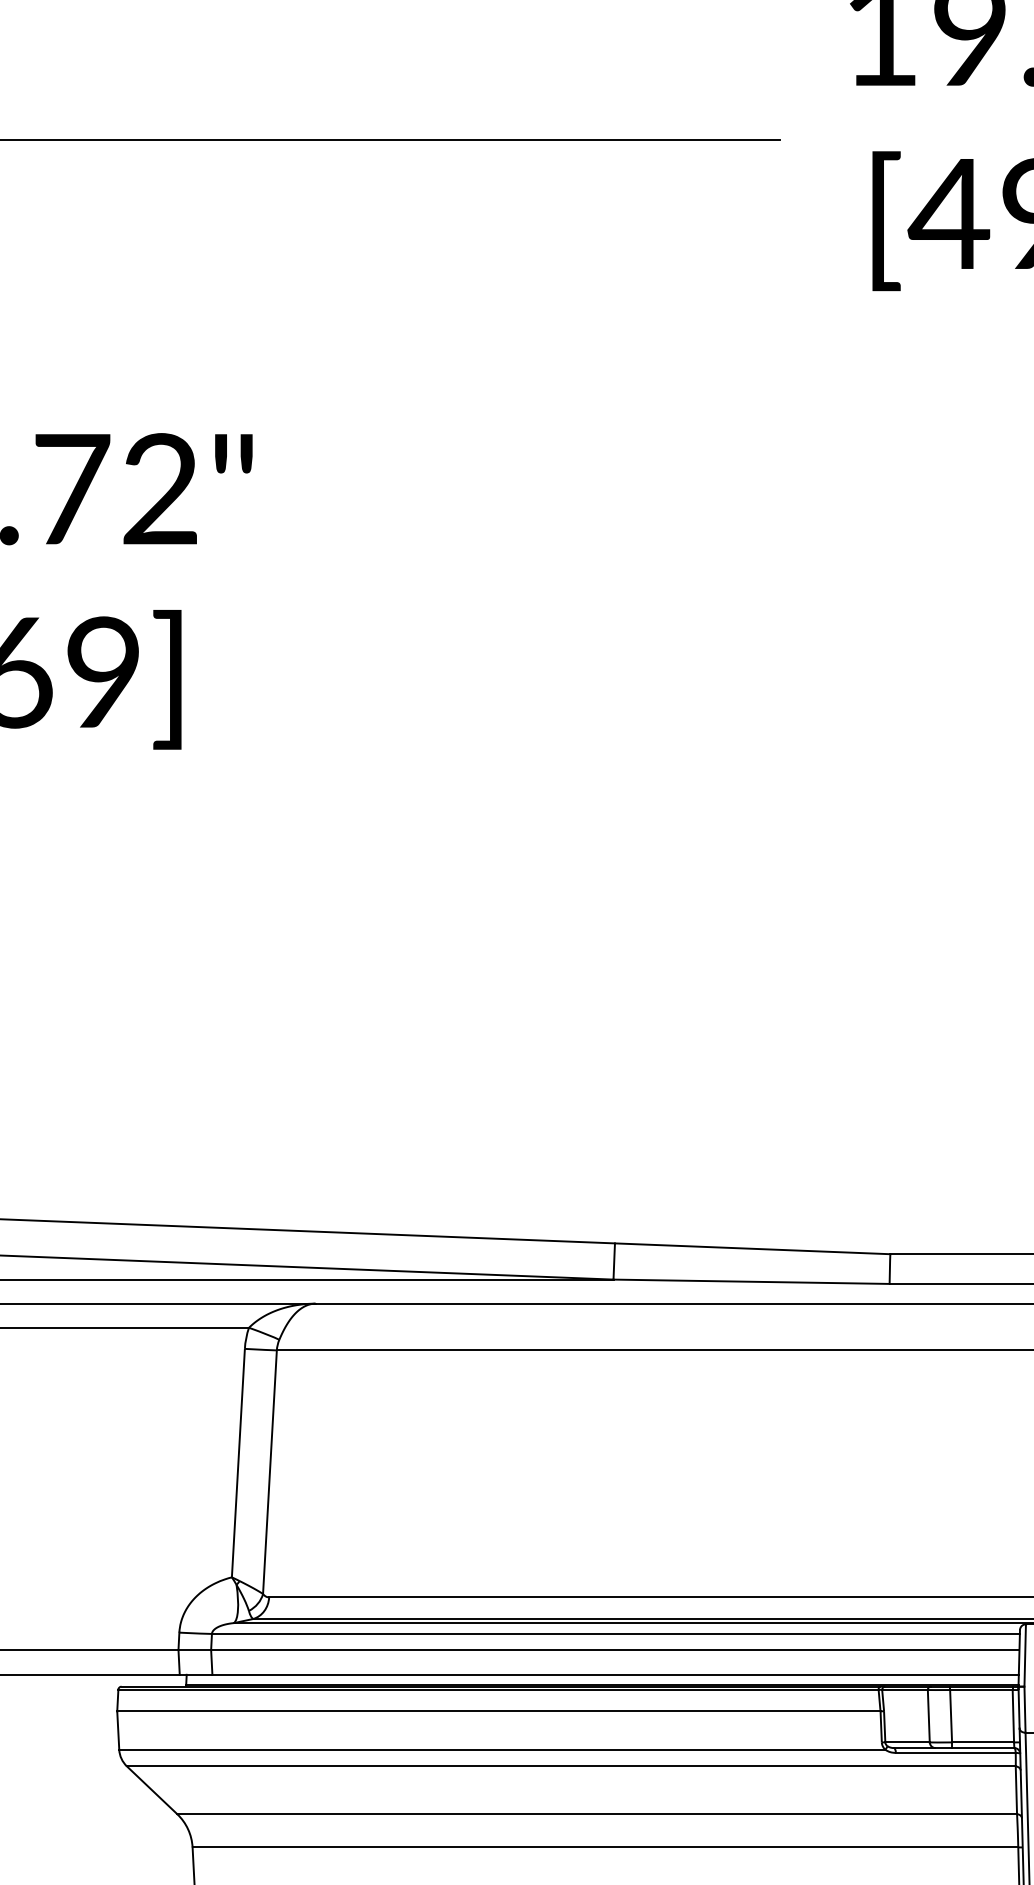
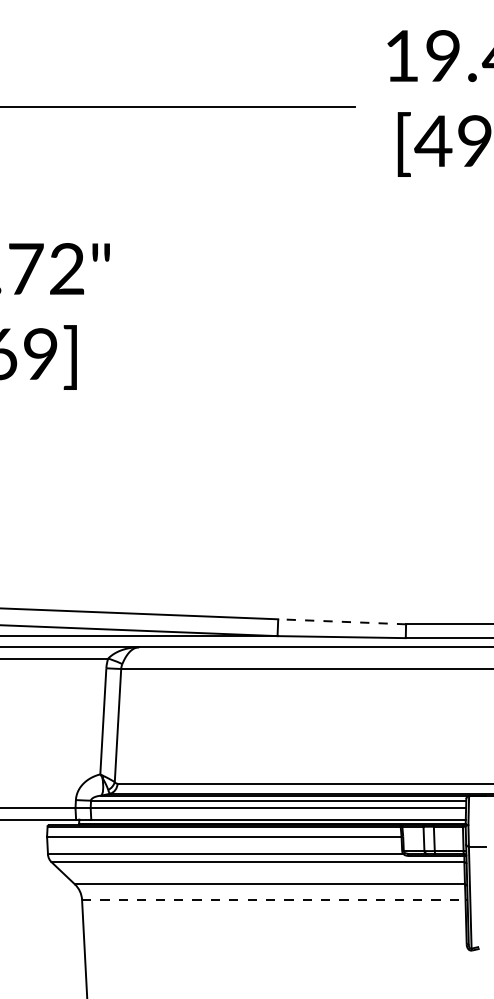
line: (753, 1248) -> (342, 621), solid -> dashed
line: (604, 1846) -> (273, 899), solid -> dashed

